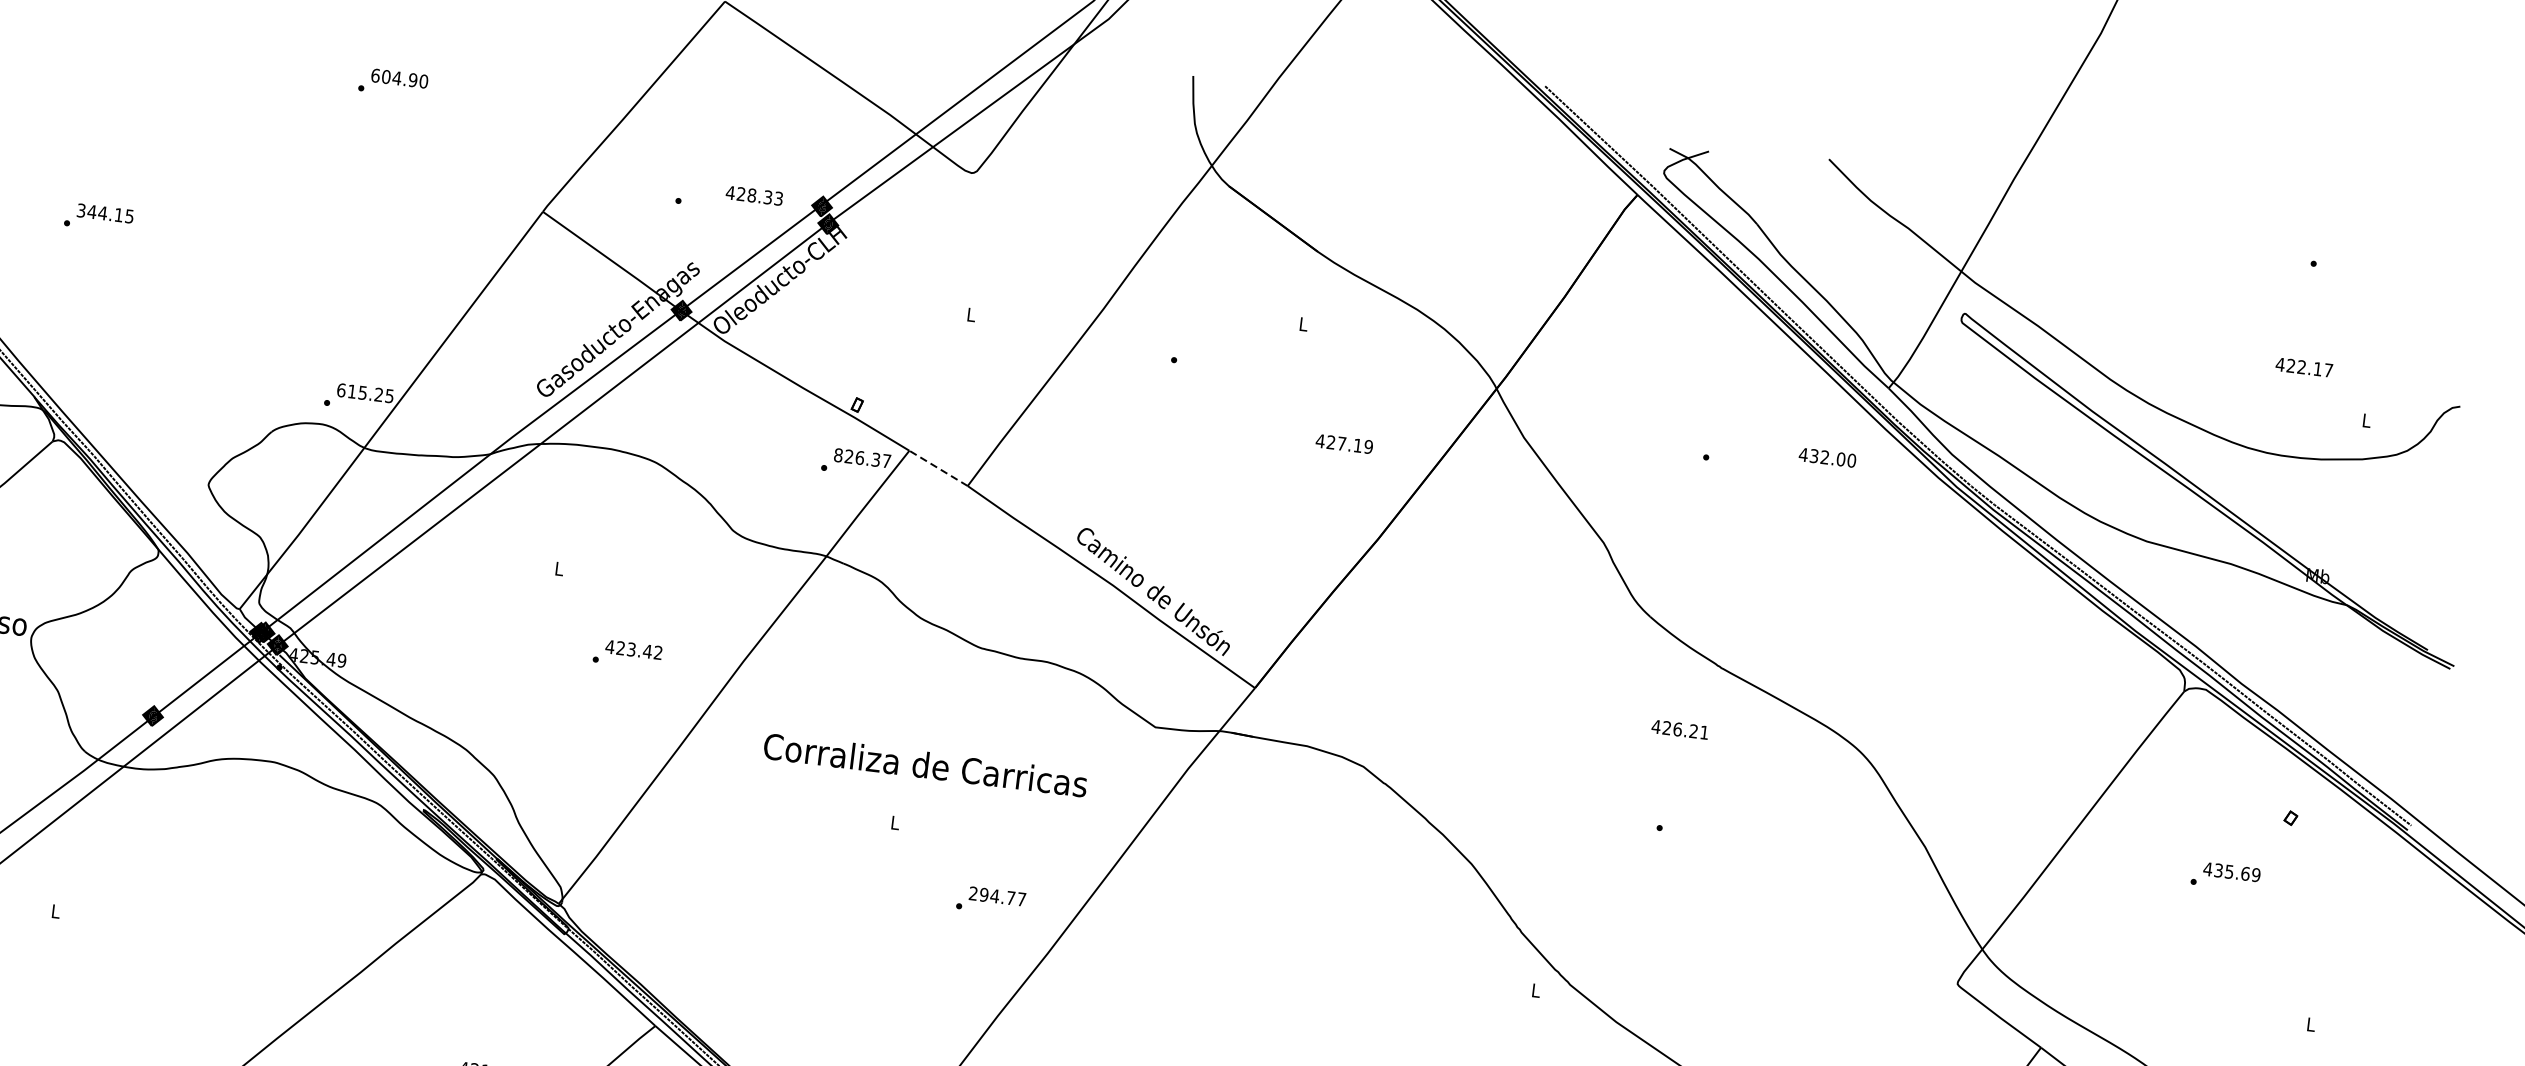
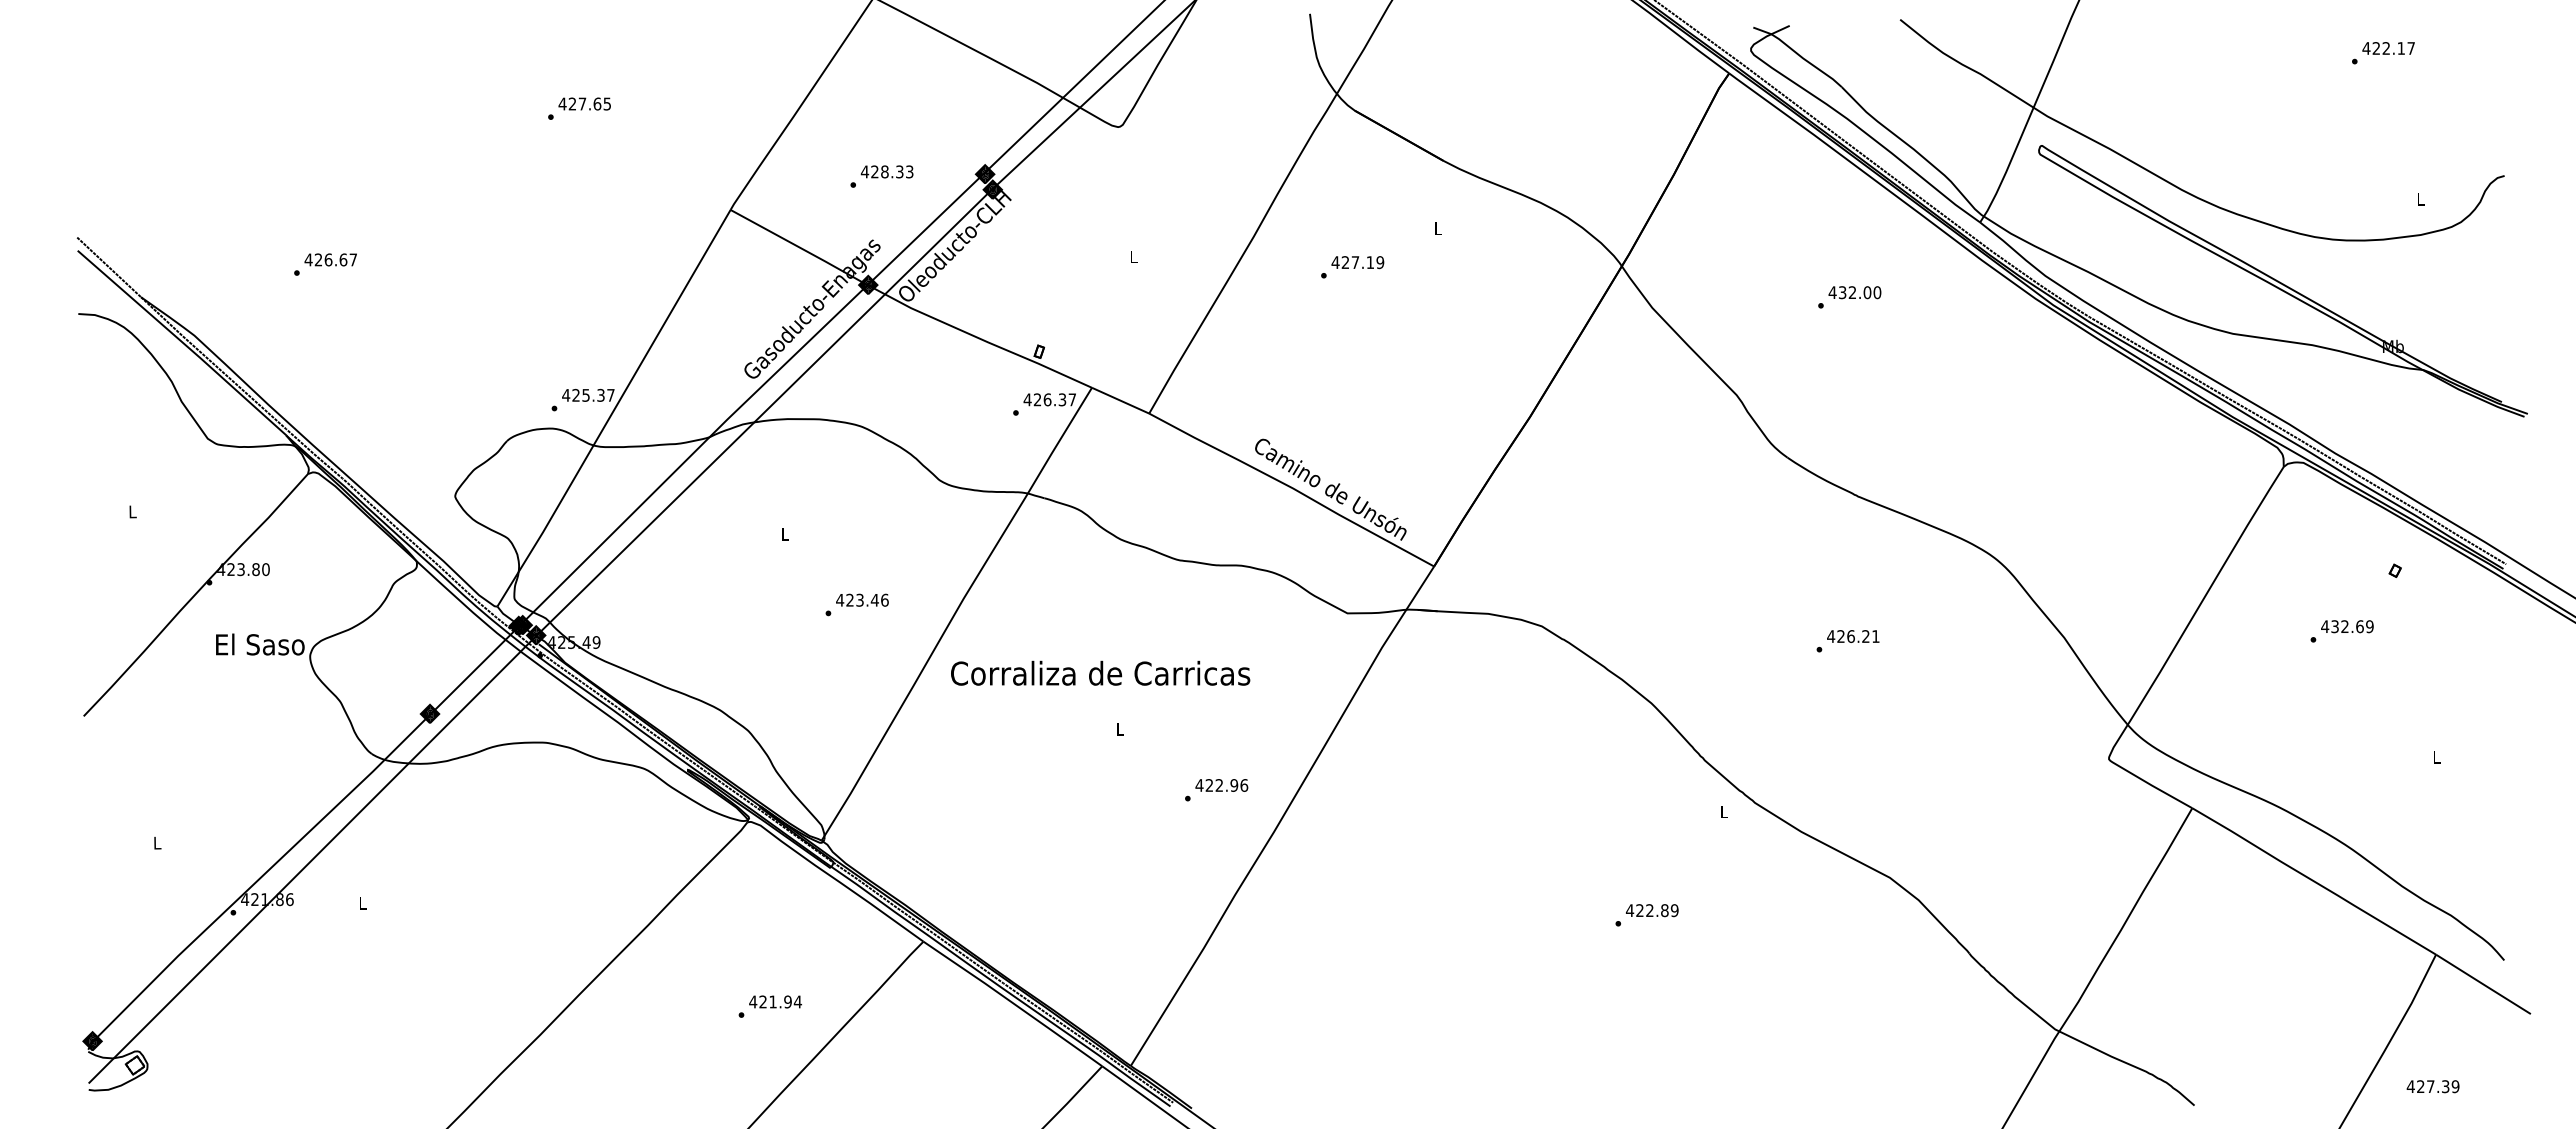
text: (399, 77) -> (584, 103), 604.90 -> 427.65
text: (753, 195) -> (886, 171), moved
text: (105, 213) -> (330, 259), 344.15 -> 426.67
text: (2304, 367) -> (2388, 48), moved
text: (365, 392) -> (588, 394), 615.25 -> 425.37
text: (1344, 443) -> (1357, 262), moved
text: (838, 454) -> (1027, 399), 826.37 -> 426.37
text: (1827, 457) -> (1854, 292), moved
line: (938, 468) -> (1120, 400), dashed -> solid
text: (658, 651) -> (884, 599), 423.42 -> 423.46
text: (1680, 729) -> (1853, 636), moved
text: (925, 764) -> (1100, 672), moved
text: (2228, 871) -> (2344, 626), 435.69 -> 432.69
text: (997, 896) -> (1221, 785), 294.77 -> 422.96

